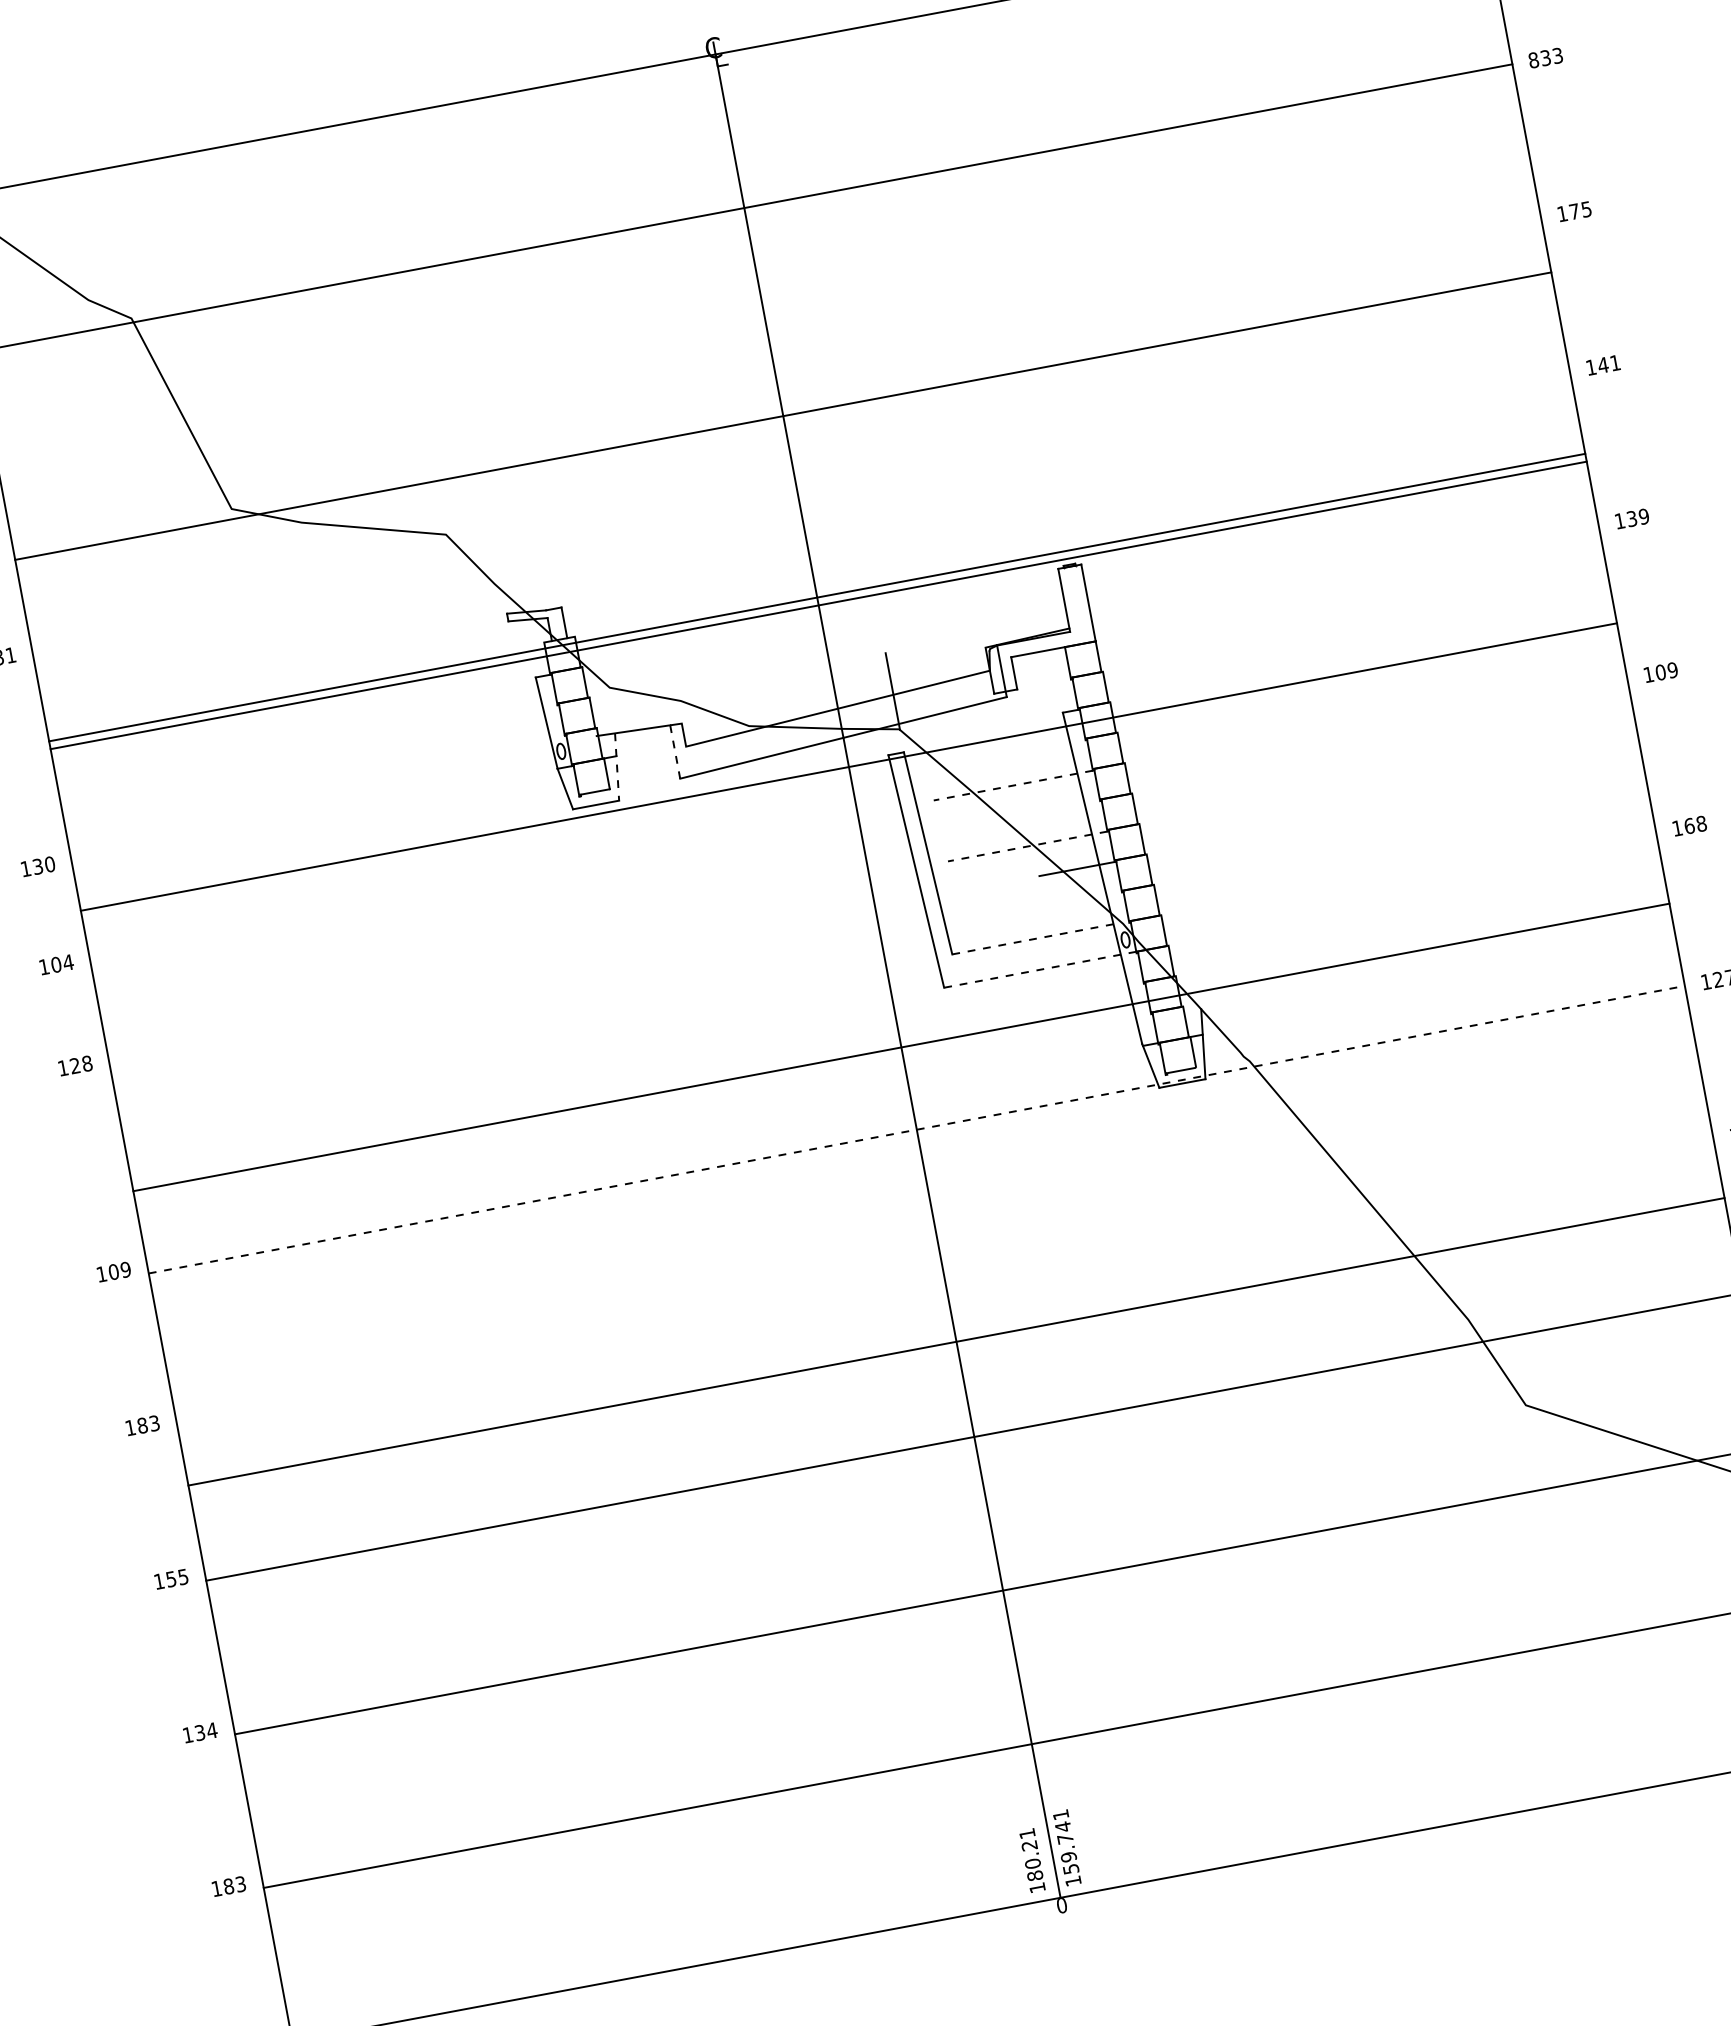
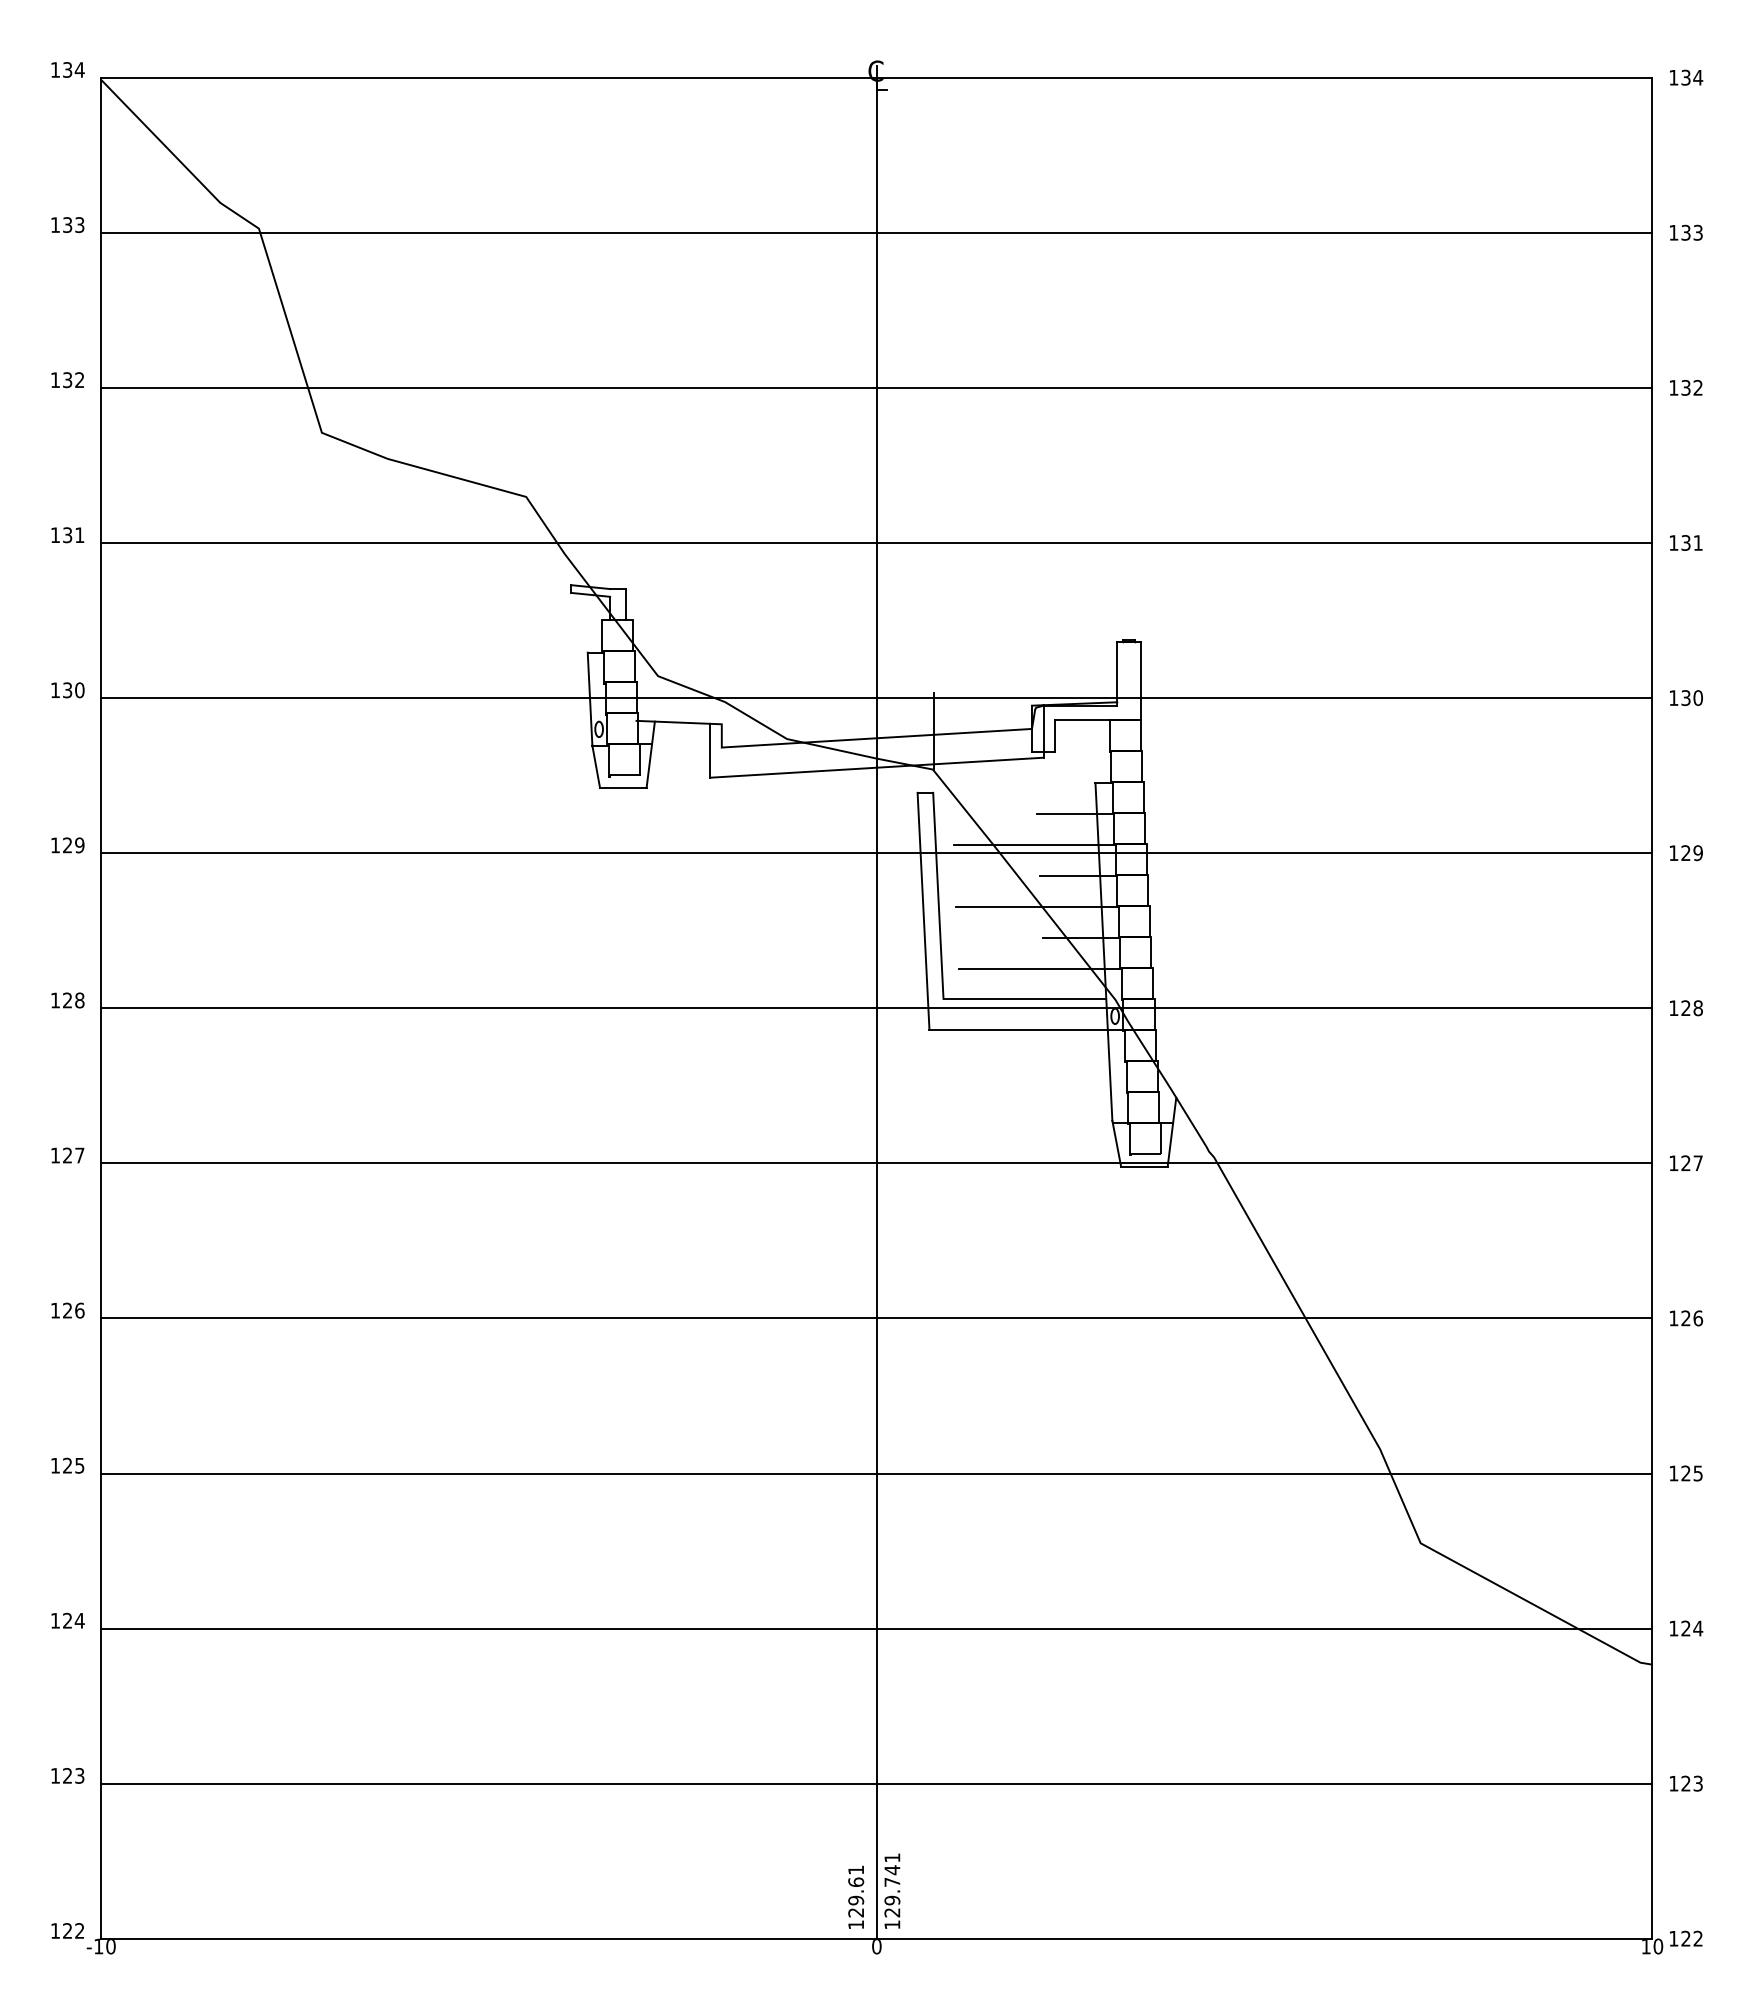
text: (1533, 60) -> (1673, 232), 833 -> 133
text: (1579, 210) -> (1691, 387), 175 -> 132
text: (1603, 364) -> (1686, 542), 141 -> 131
line: (782, 415) -> (876, 387), moved
text: (1643, 516) -> (1697, 697), 139 -> 130
line: (816, 598) -> (876, 698), moved
line: (818, 605) -> (876, 543), moved
text: (1660, 672) -> (1685, 853), 109 -> 129
line: (1048, 747) -> (1075, 814), added
line: (675, 751) -> (710, 750), dashed -> solid
line: (616, 767) -> (650, 755), dashed -> solid
line: (848, 767) -> (876, 853), moved
line: (1013, 785) -> (1033, 845), dashed -> solid
line: (1063, 808) -> (1078, 876), added
text: (1689, 826) -> (1685, 1008), 168 -> 128
line: (1027, 846) -> (1036, 907), dashed -> solid
text: (37, 866) -> (67, 690), moved
line: (1042, 907) -> (1040, 969), added
line: (1032, 939) -> (1024, 998), dashed -> solid
text: (62, 963) -> (73, 845), 104 -> 129
line: (1039, 969) -> (1025, 1029), dashed -> solid
line: (901, 1047) -> (876, 1008), moved
text: (75, 1065) -> (67, 1000), moved
line: (917, 1129) -> (877, 1163), dashed -> solid
text: (119, 1270) -> (73, 1155), 109 -> 127
line: (956, 1341) -> (876, 1318), moved
text: (148, 1424) -> (73, 1310), 183 -> 126
text: (171, 1579) -> (67, 1465), 155 -> 125
text: (199, 1732) -> (67, 1620), 134 -> 124
text: (1032, 1860) -> (856, 1897), 180.21 -> 129.61
text: (1071, 1868) -> (892, 1912), 159.741 -> 129.741
text: (228, 1886) -> (67, 1775), 183 -> 123

